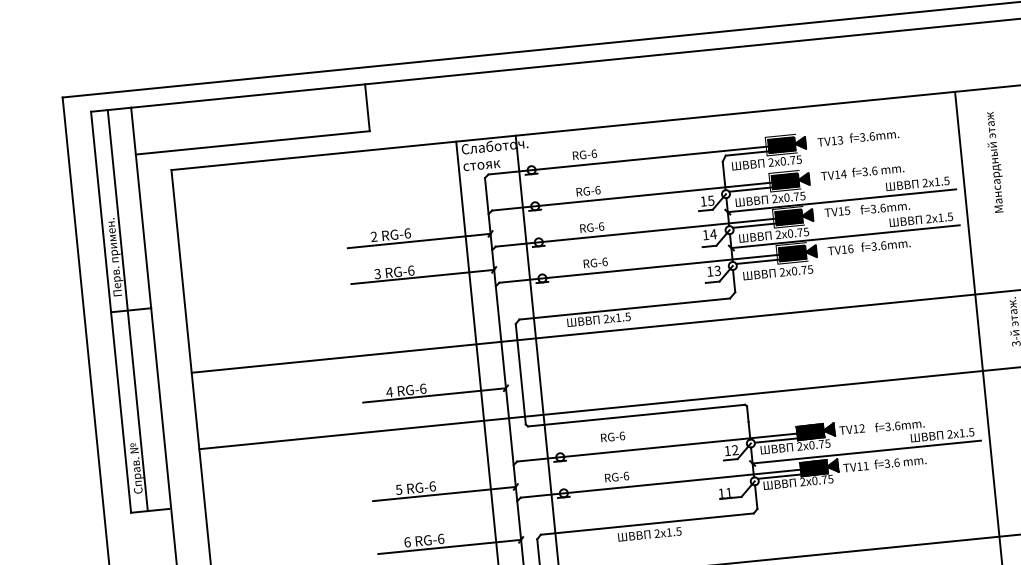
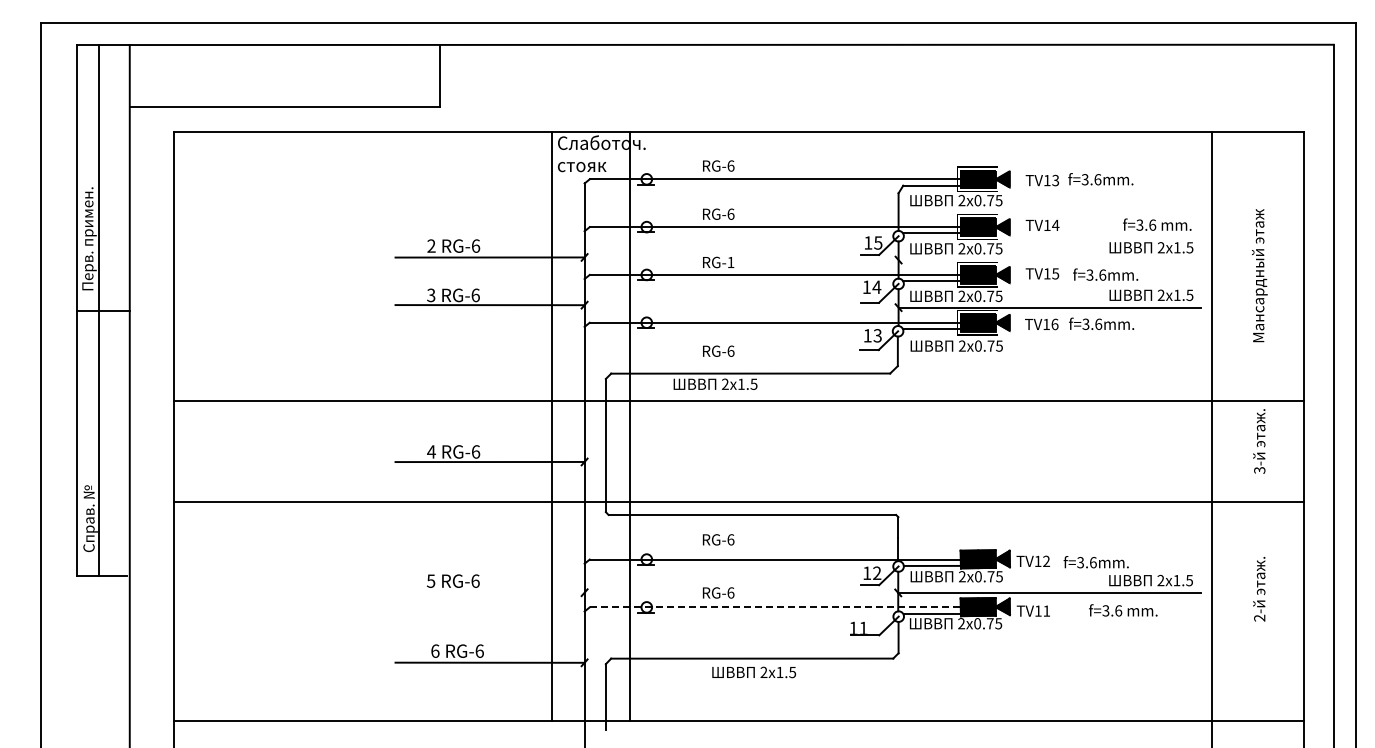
text: (994, 162) -> (1259, 275), moved
text: (878, 170) -> (1157, 224), moved
line: (841, 201) -> (1049, 260), removed
text: (601, 226) -> (730, 262), RG-6 -> RG-1
text: (595, 262) -> (718, 350), moved
text: (900, 462) -> (1123, 610), moved
line: (661, 483) -> (775, 607), solid -> dashed
line: (444, 493) -> (489, 592), removed

